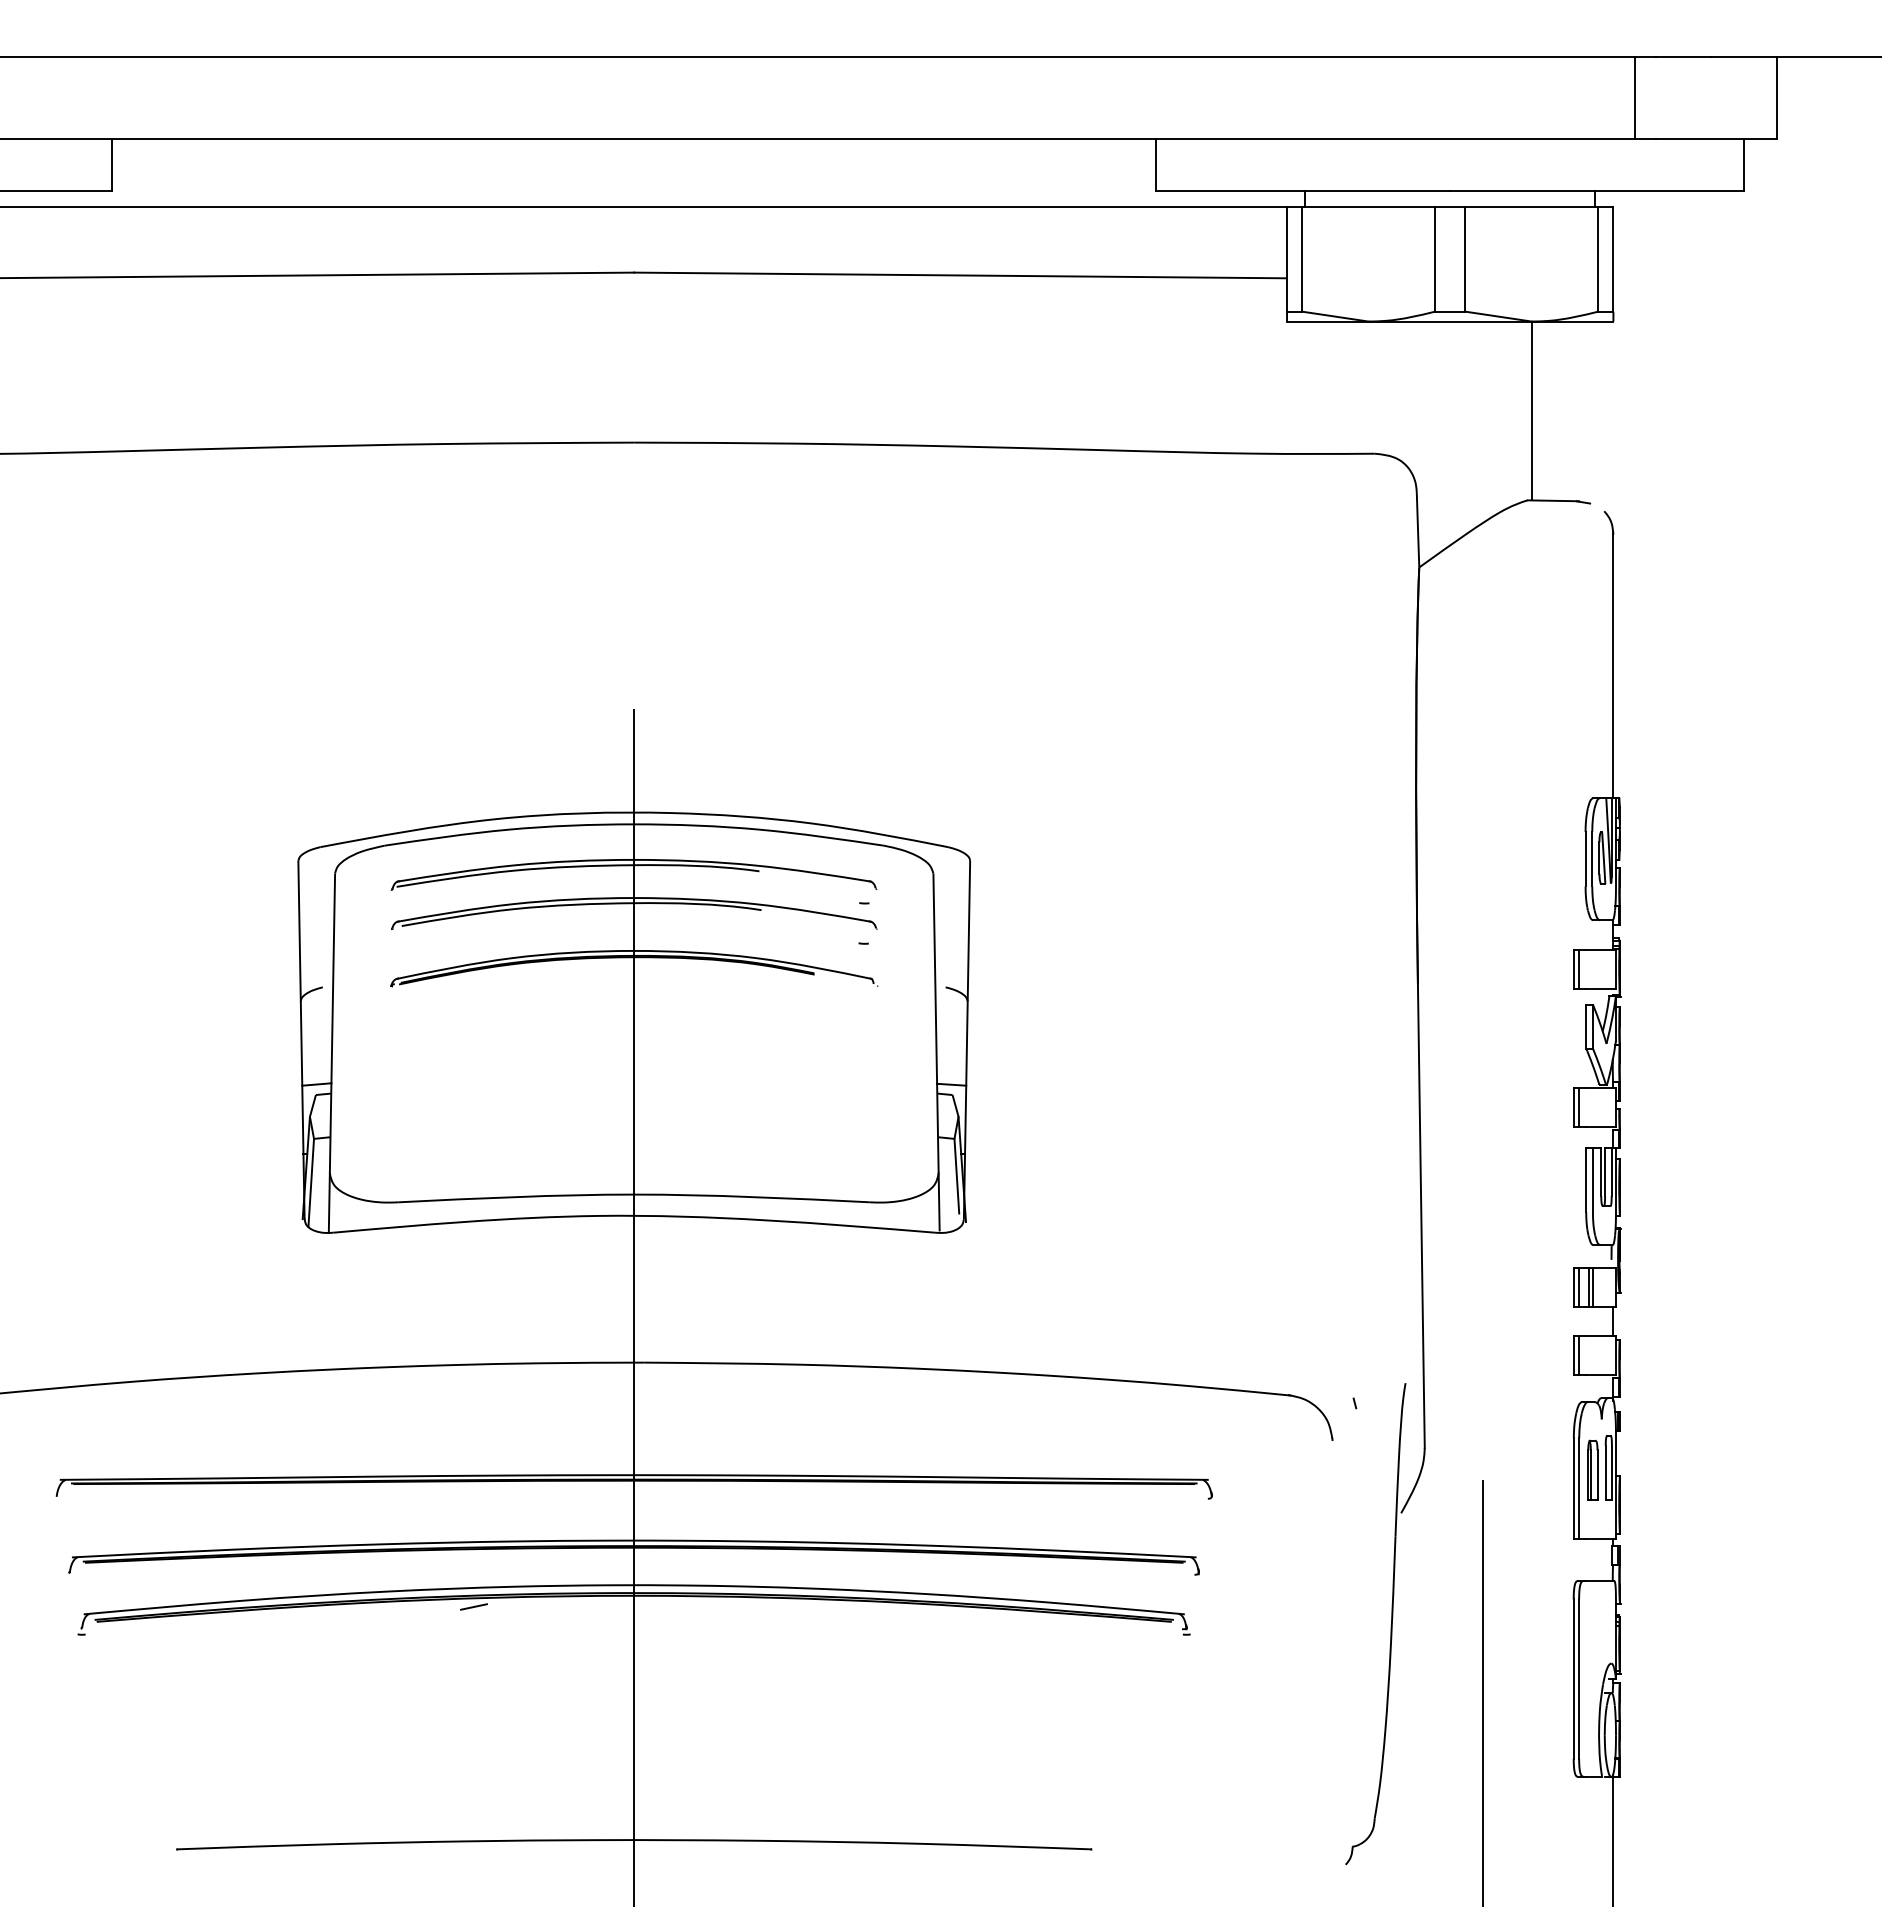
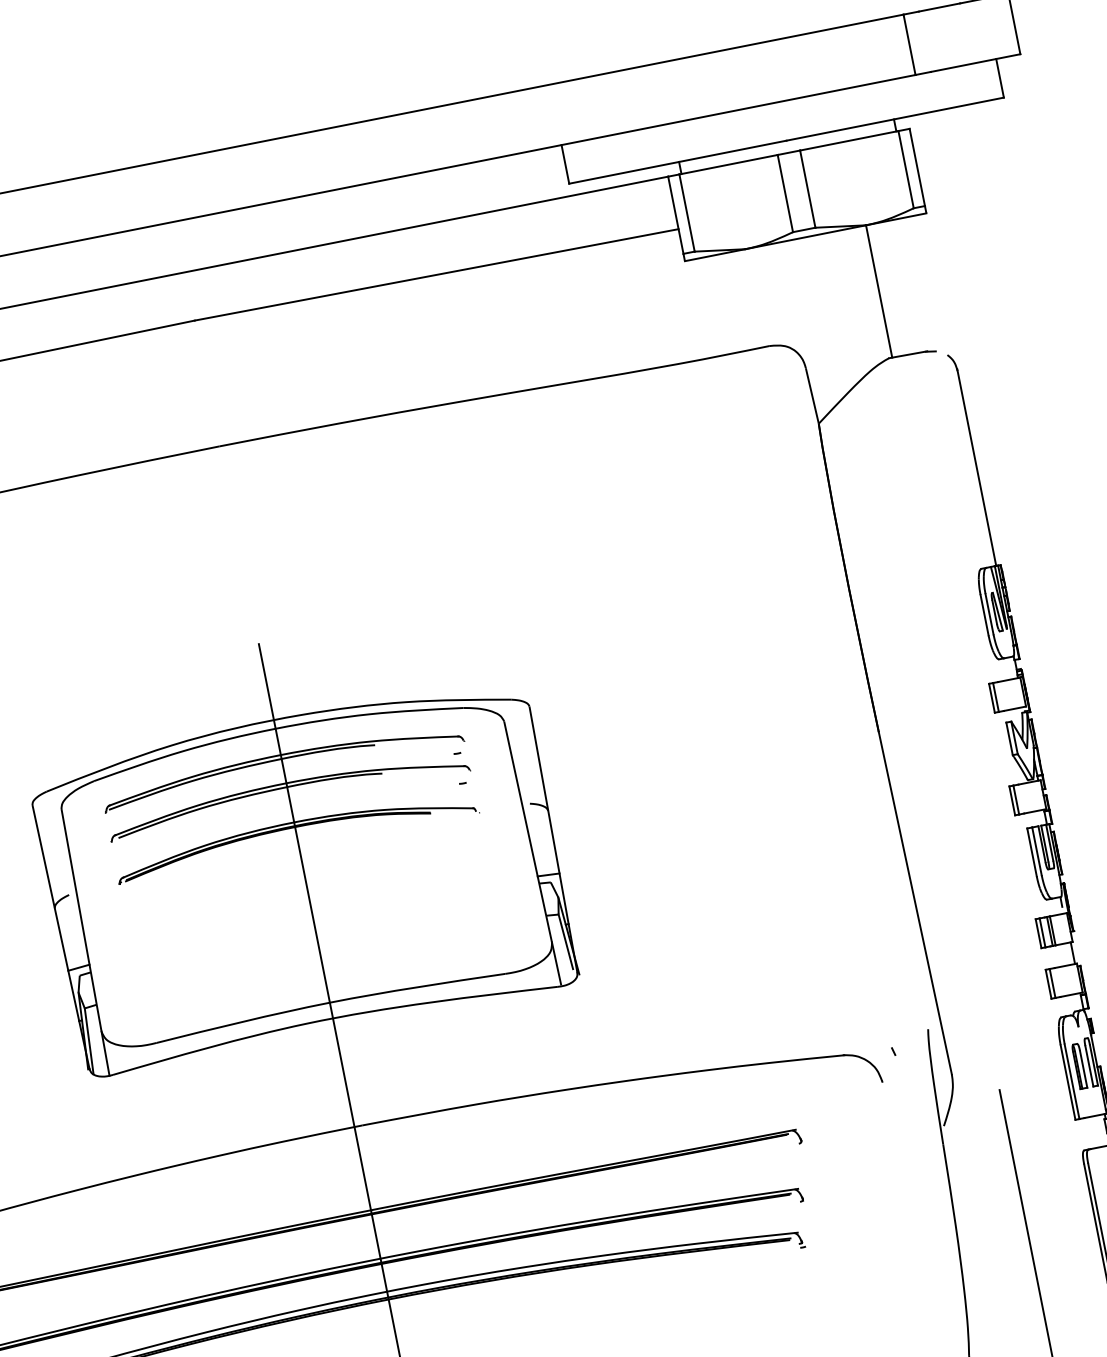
line: (473, 1606) -> (271, 1330), removed

